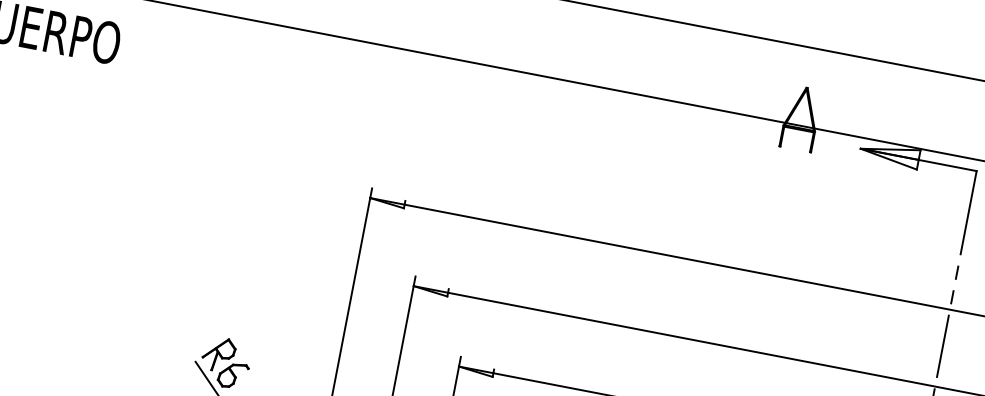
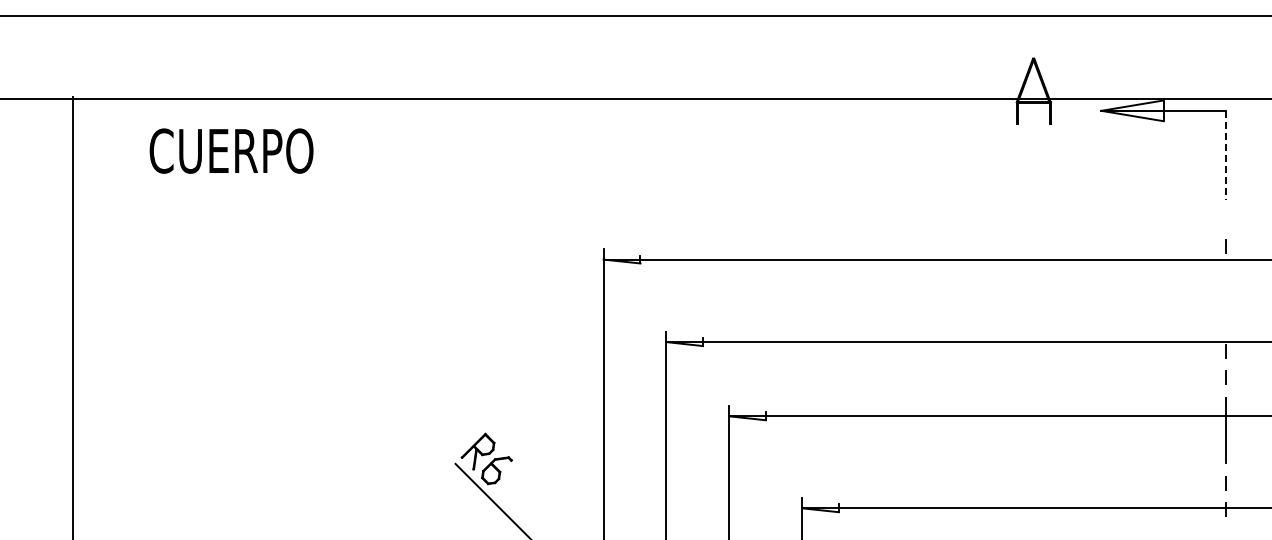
line: (968, 212) -> (1225, 155), solid -> dashed
line: (956, 272) -> (1225, 219), removed
line: (942, 345) -> (1225, 298), removed

